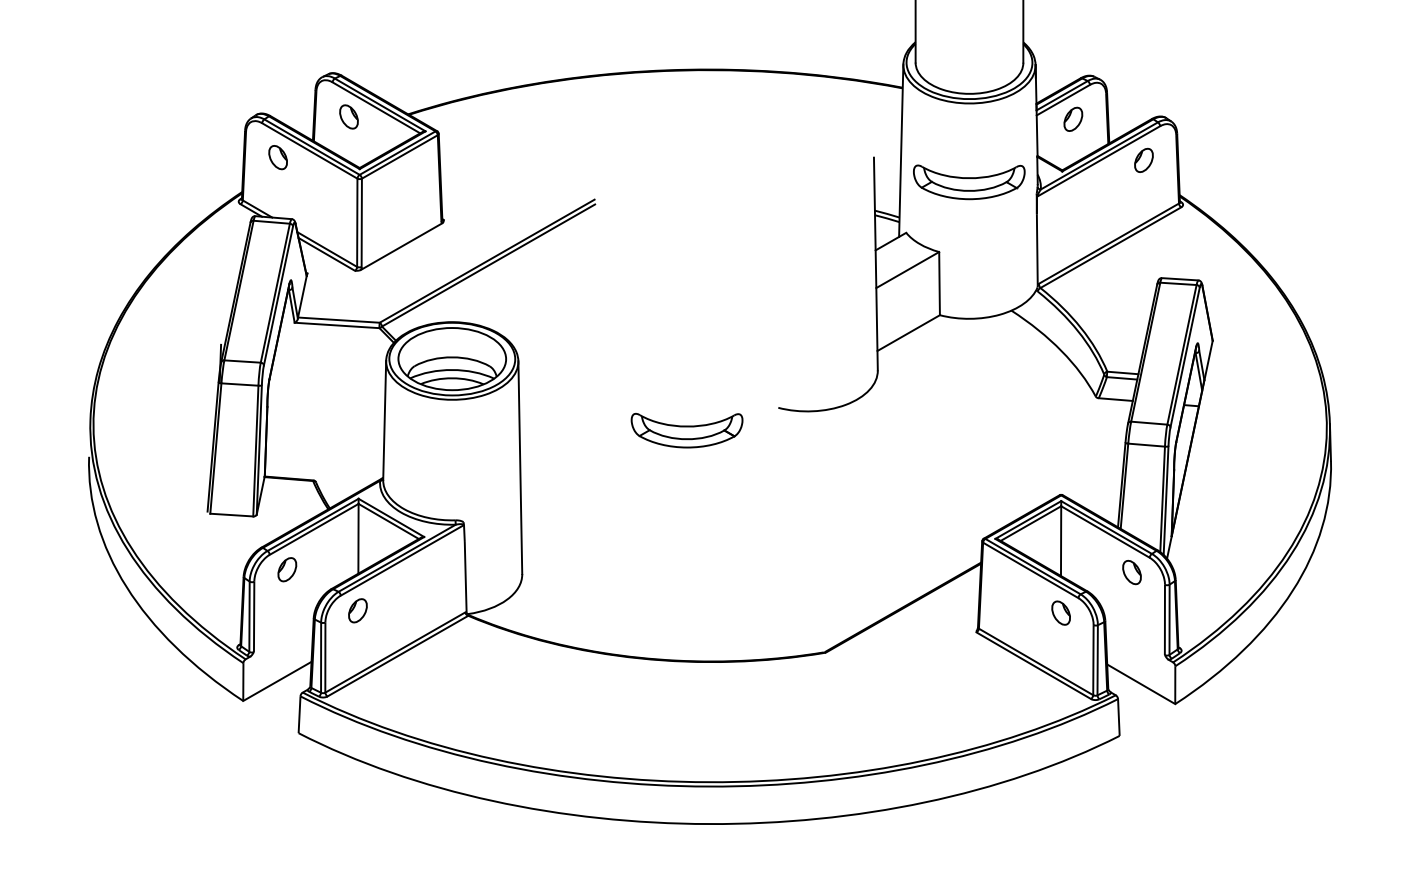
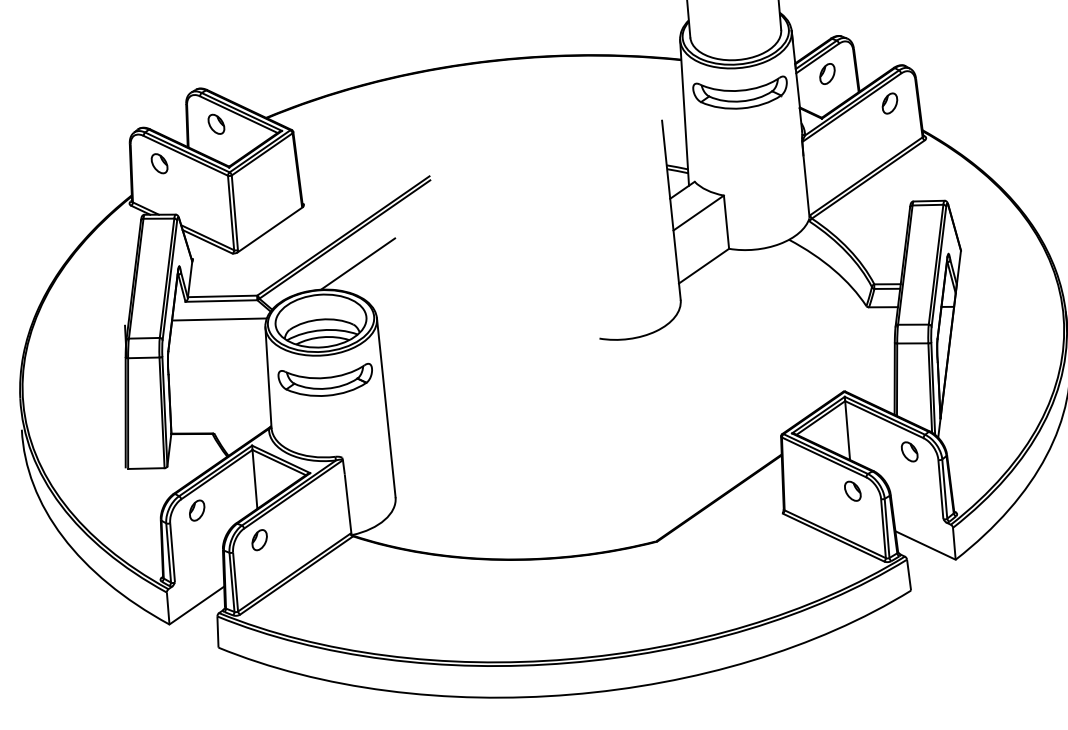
part: (969, 182) -> (740, 94), moved
line: (501, 295) -> (357, 263), added
line: (332, 346) -> (219, 319), added
part: (686, 430) -> (325, 381), moved

